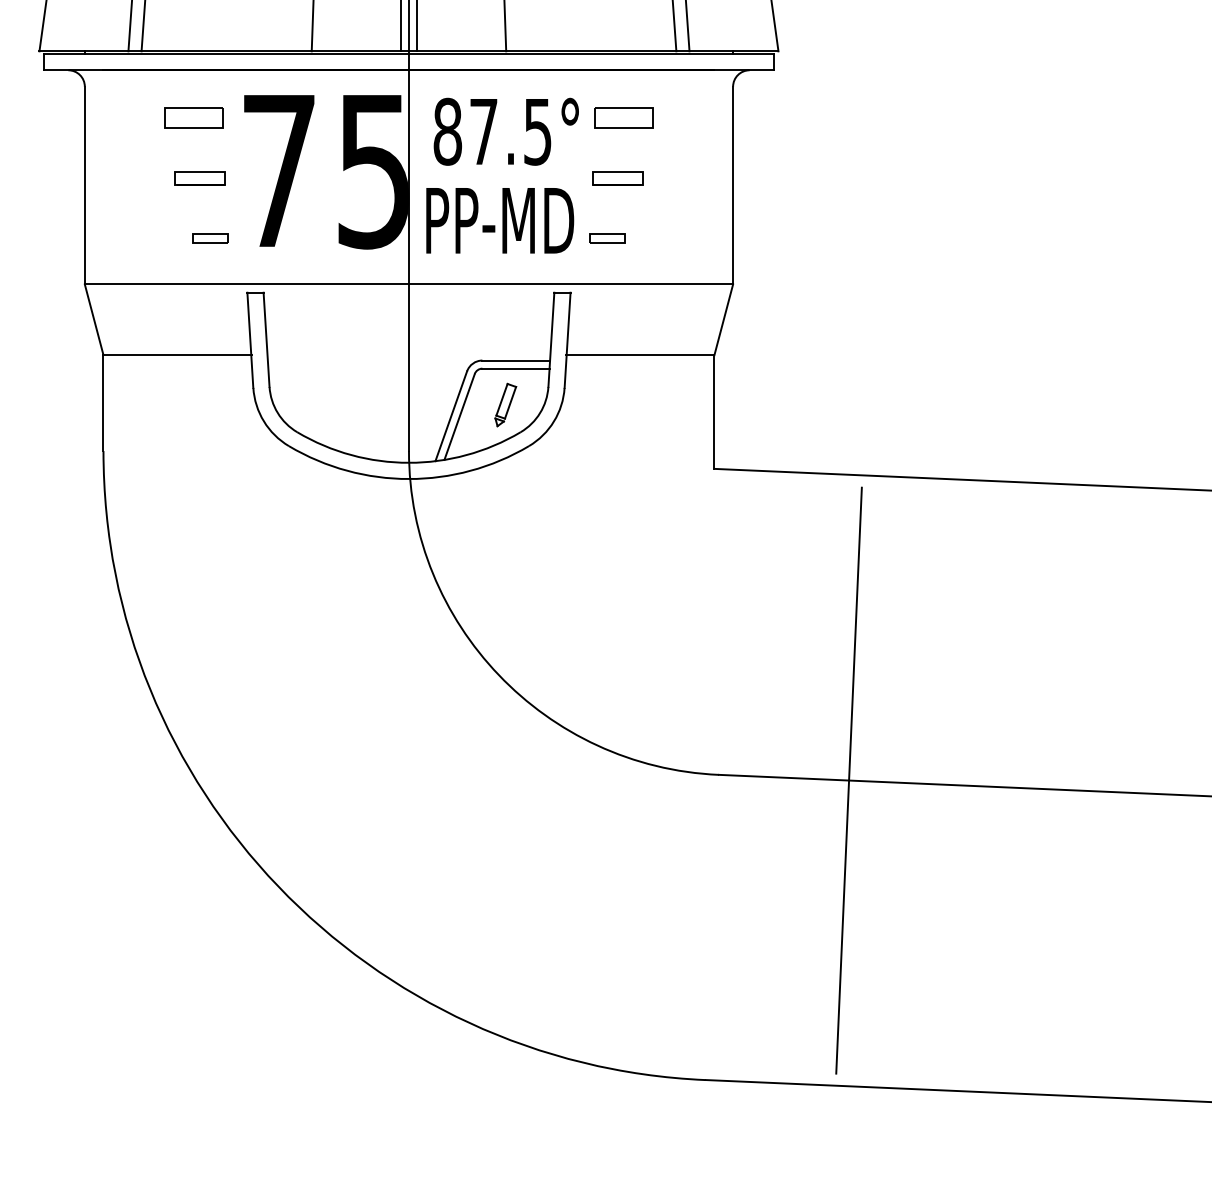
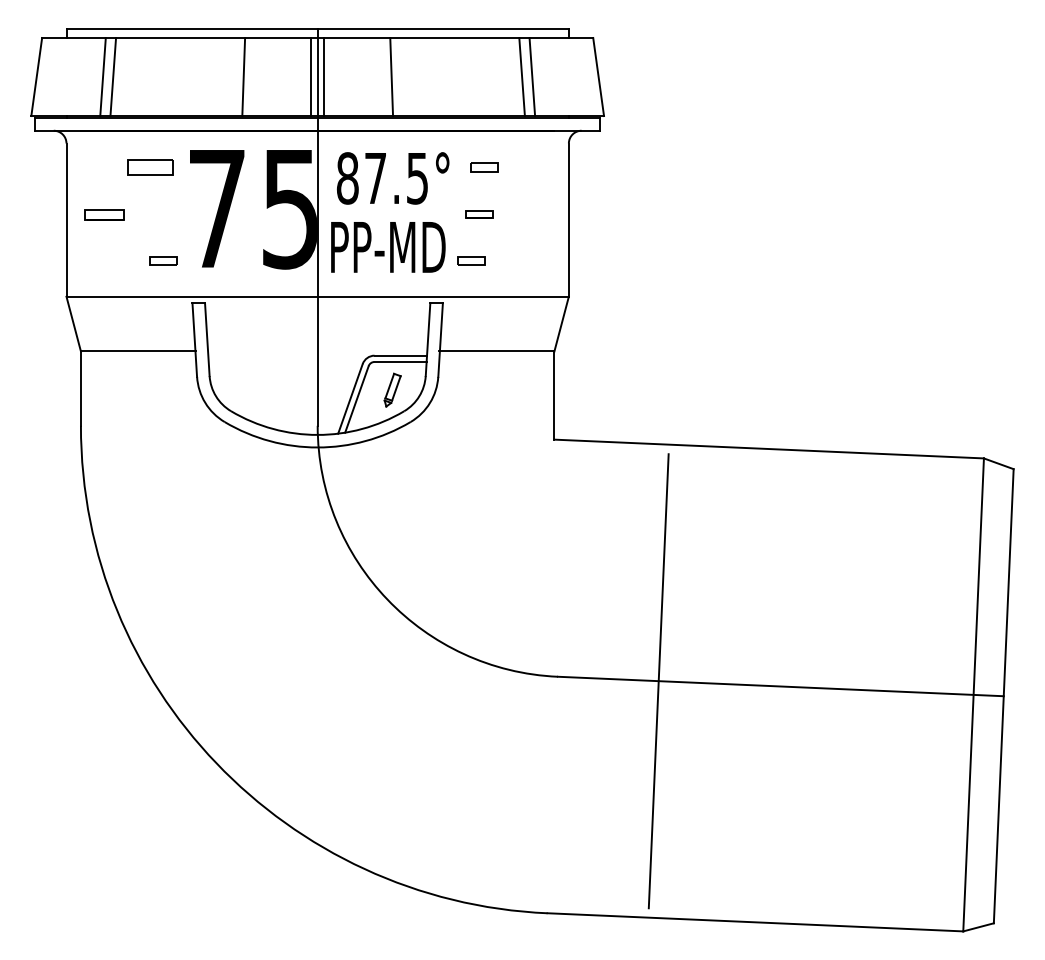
part: (624, 117) -> (484, 167), size x0.6
part: (199, 178) -> (104, 214), moved
part: (617, 178) -> (479, 214), size x0.7

